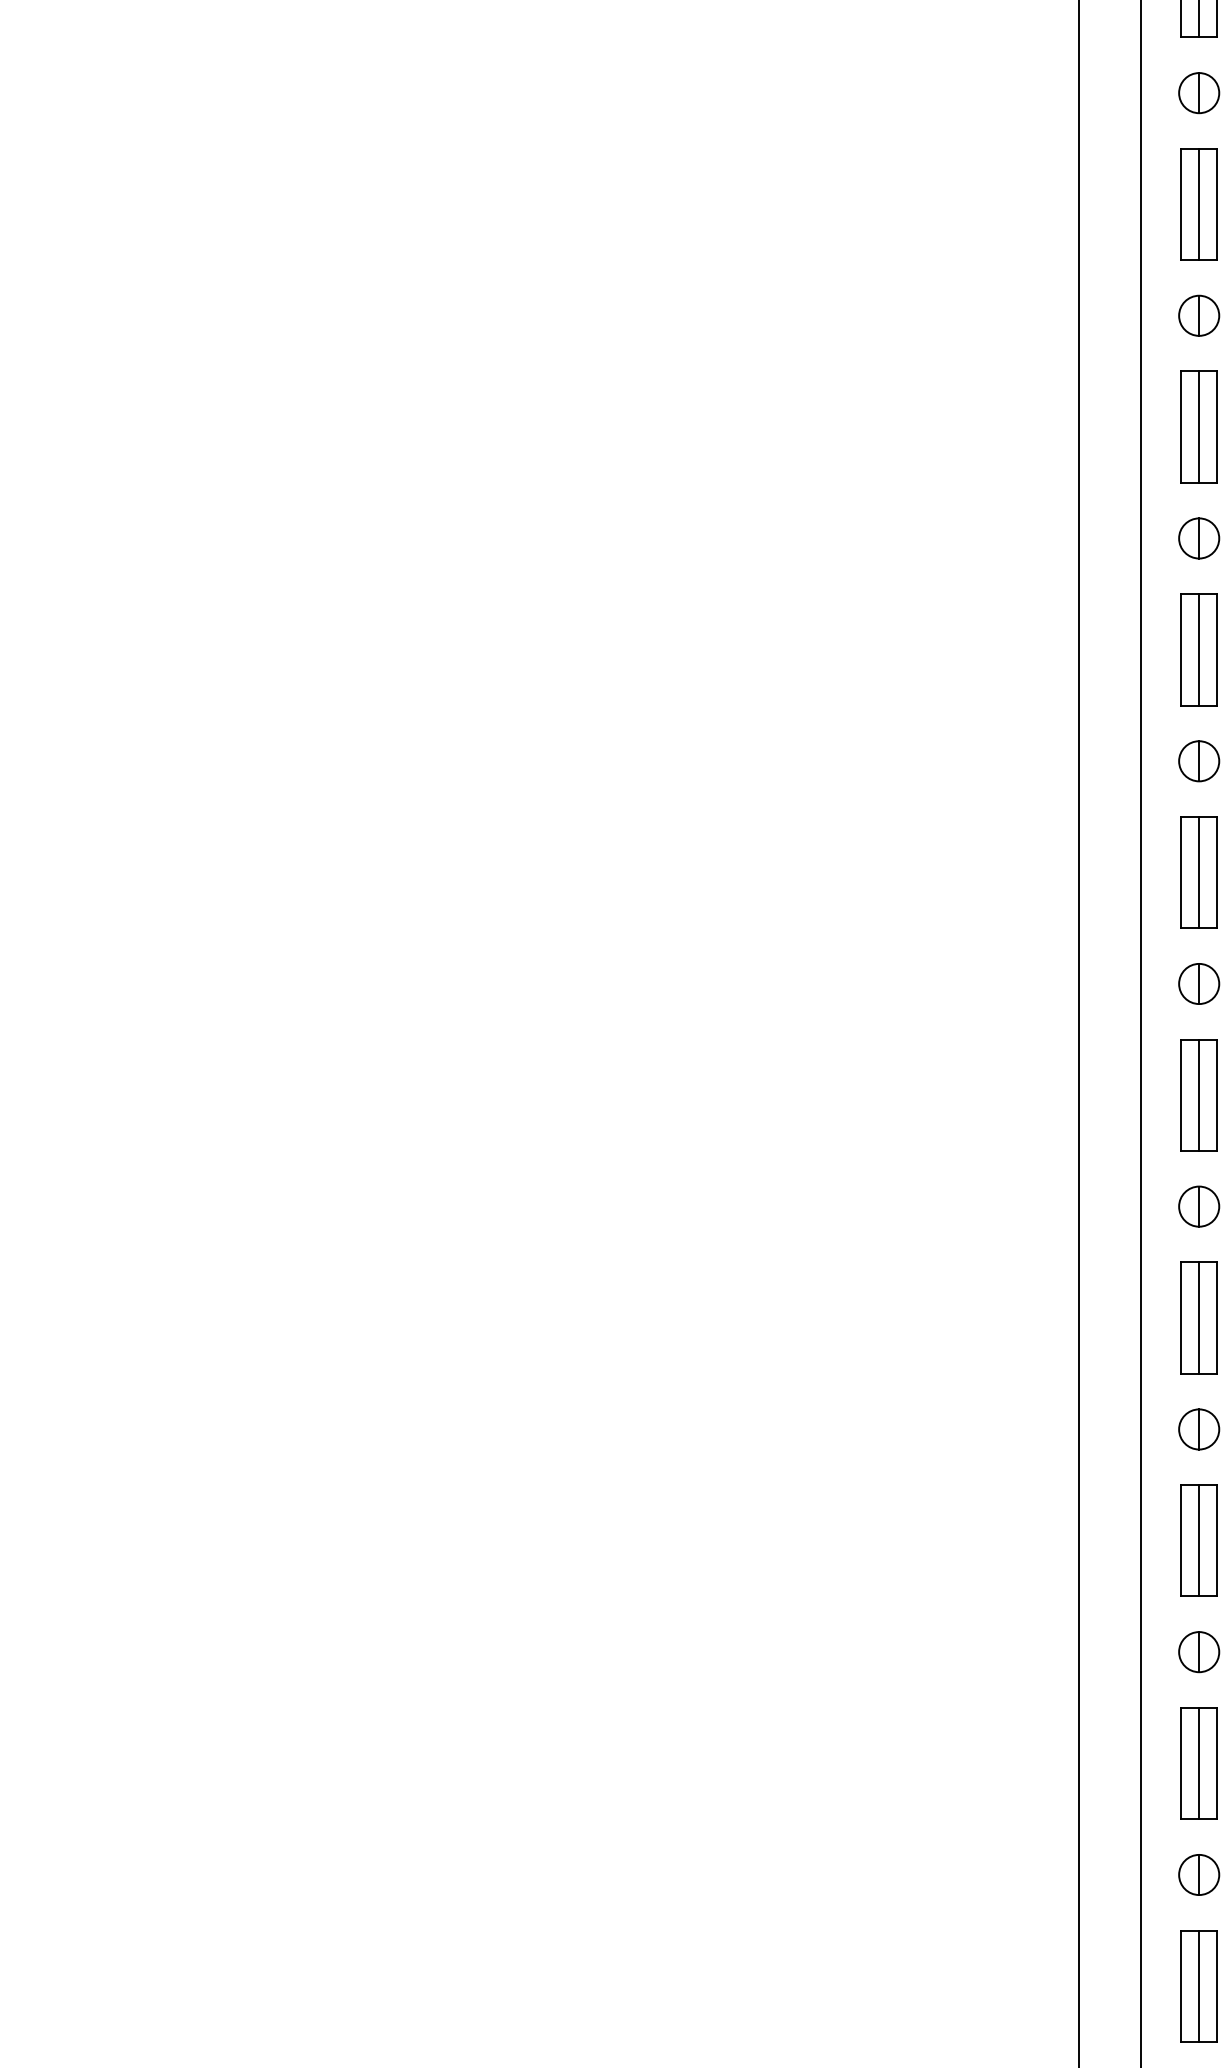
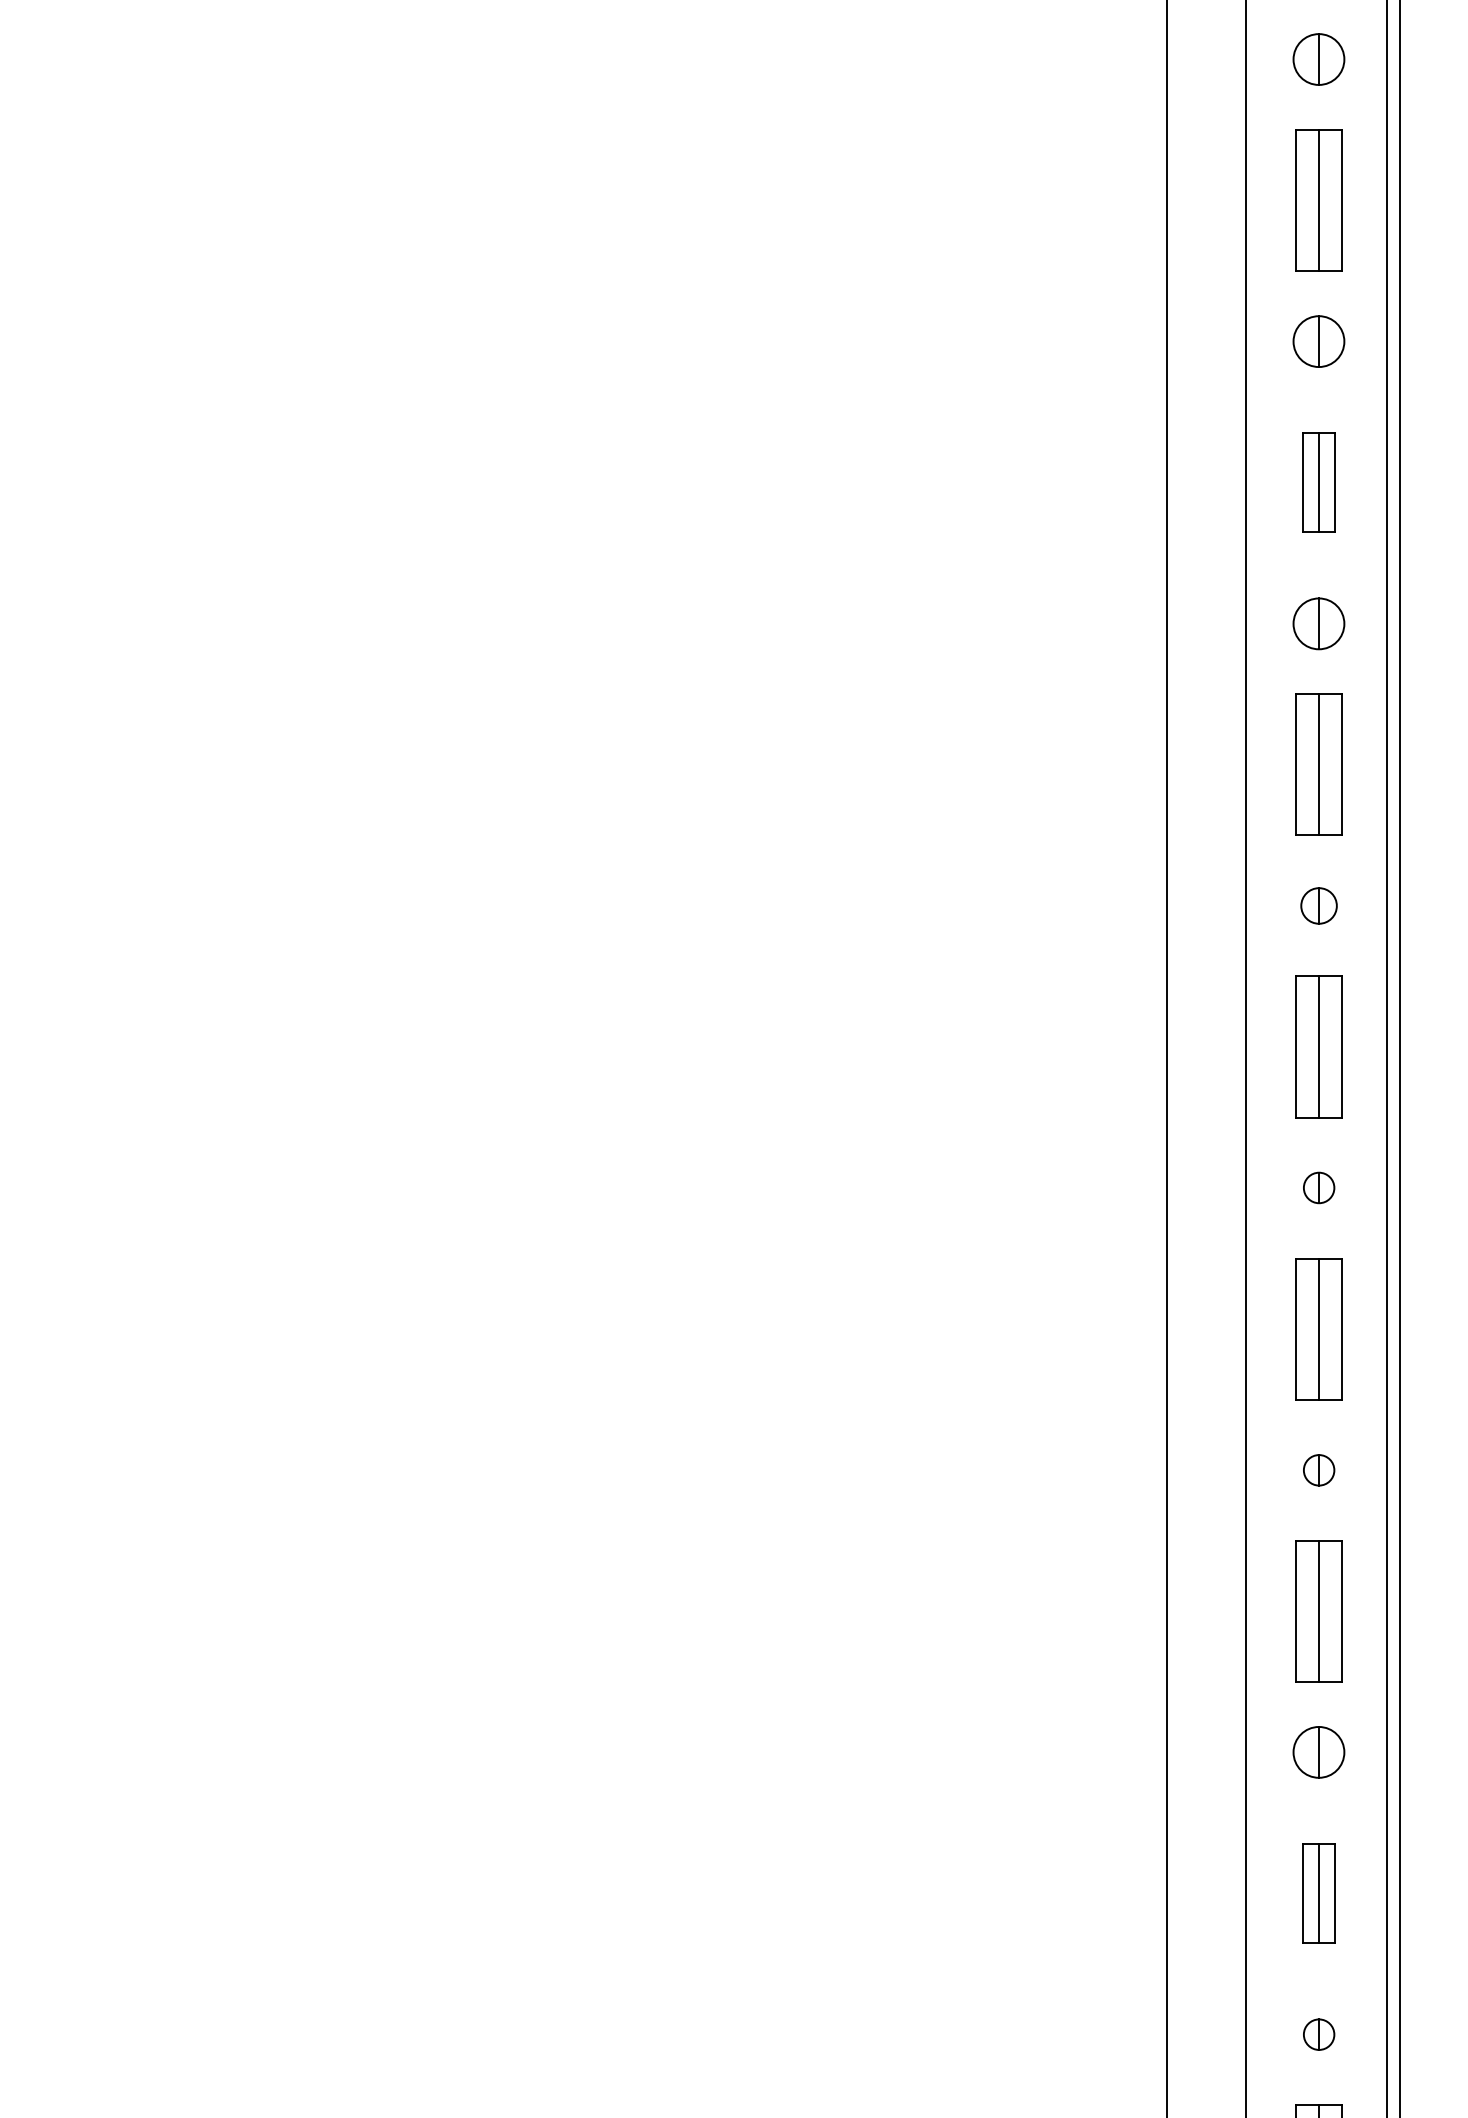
part: (1198, 649) -> (1318, 482), size x0.7
part: (1199, 983) -> (1319, 905), size x0.7
part: (1199, 1206) -> (1319, 1187), size x0.6
part: (1199, 1429) -> (1319, 1470), size x0.6
part: (1198, 1763) -> (1318, 1893), size x0.7
part: (1199, 1874) -> (1319, 2034), size x0.6

